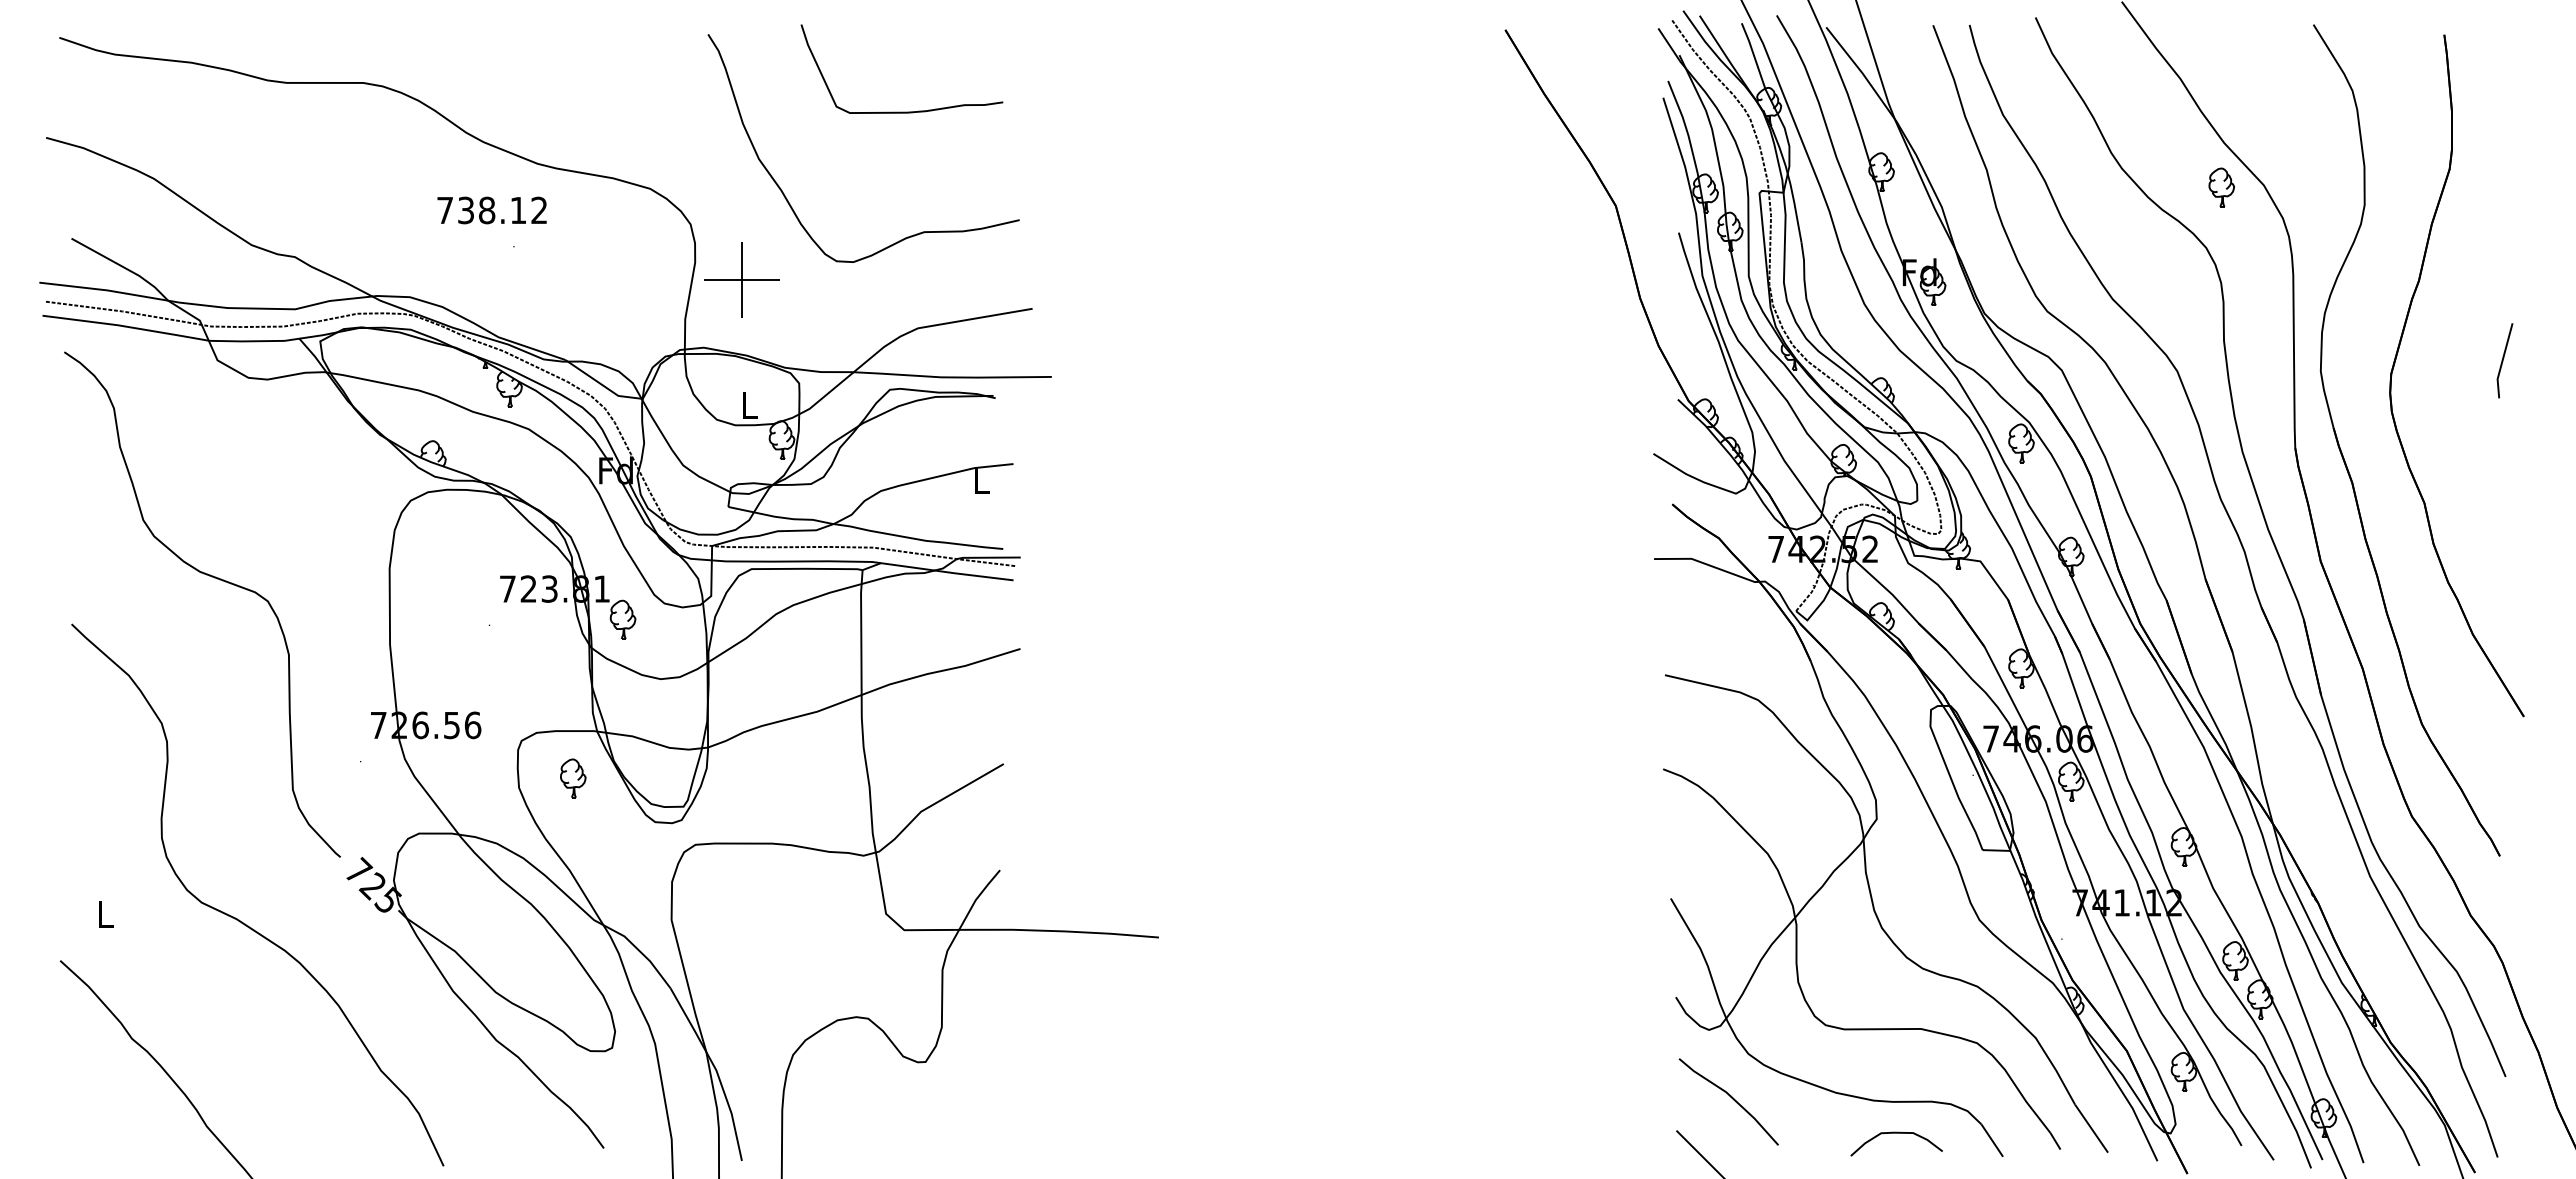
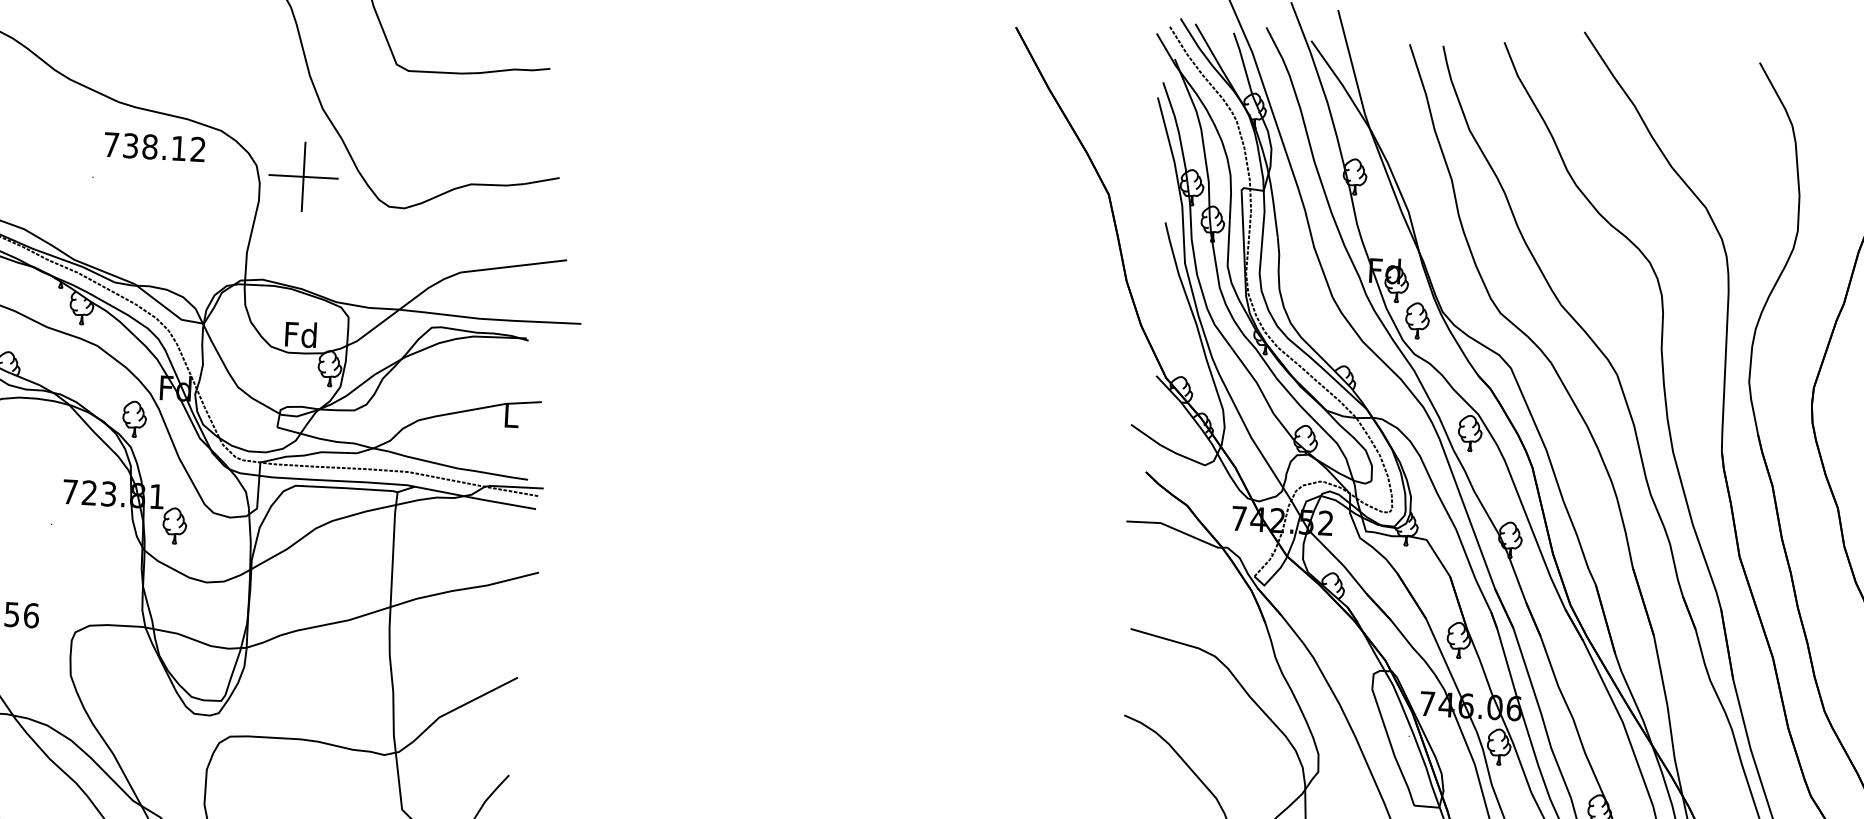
part: (2221, 187) -> (1417, 320), moved
text: (491, 210) -> (154, 147), moved
part: (741, 279) -> (303, 176), moved
text: (748, 405) -> (300, 335), L -> Fd
part: (573, 778) -> (134, 419), moved

